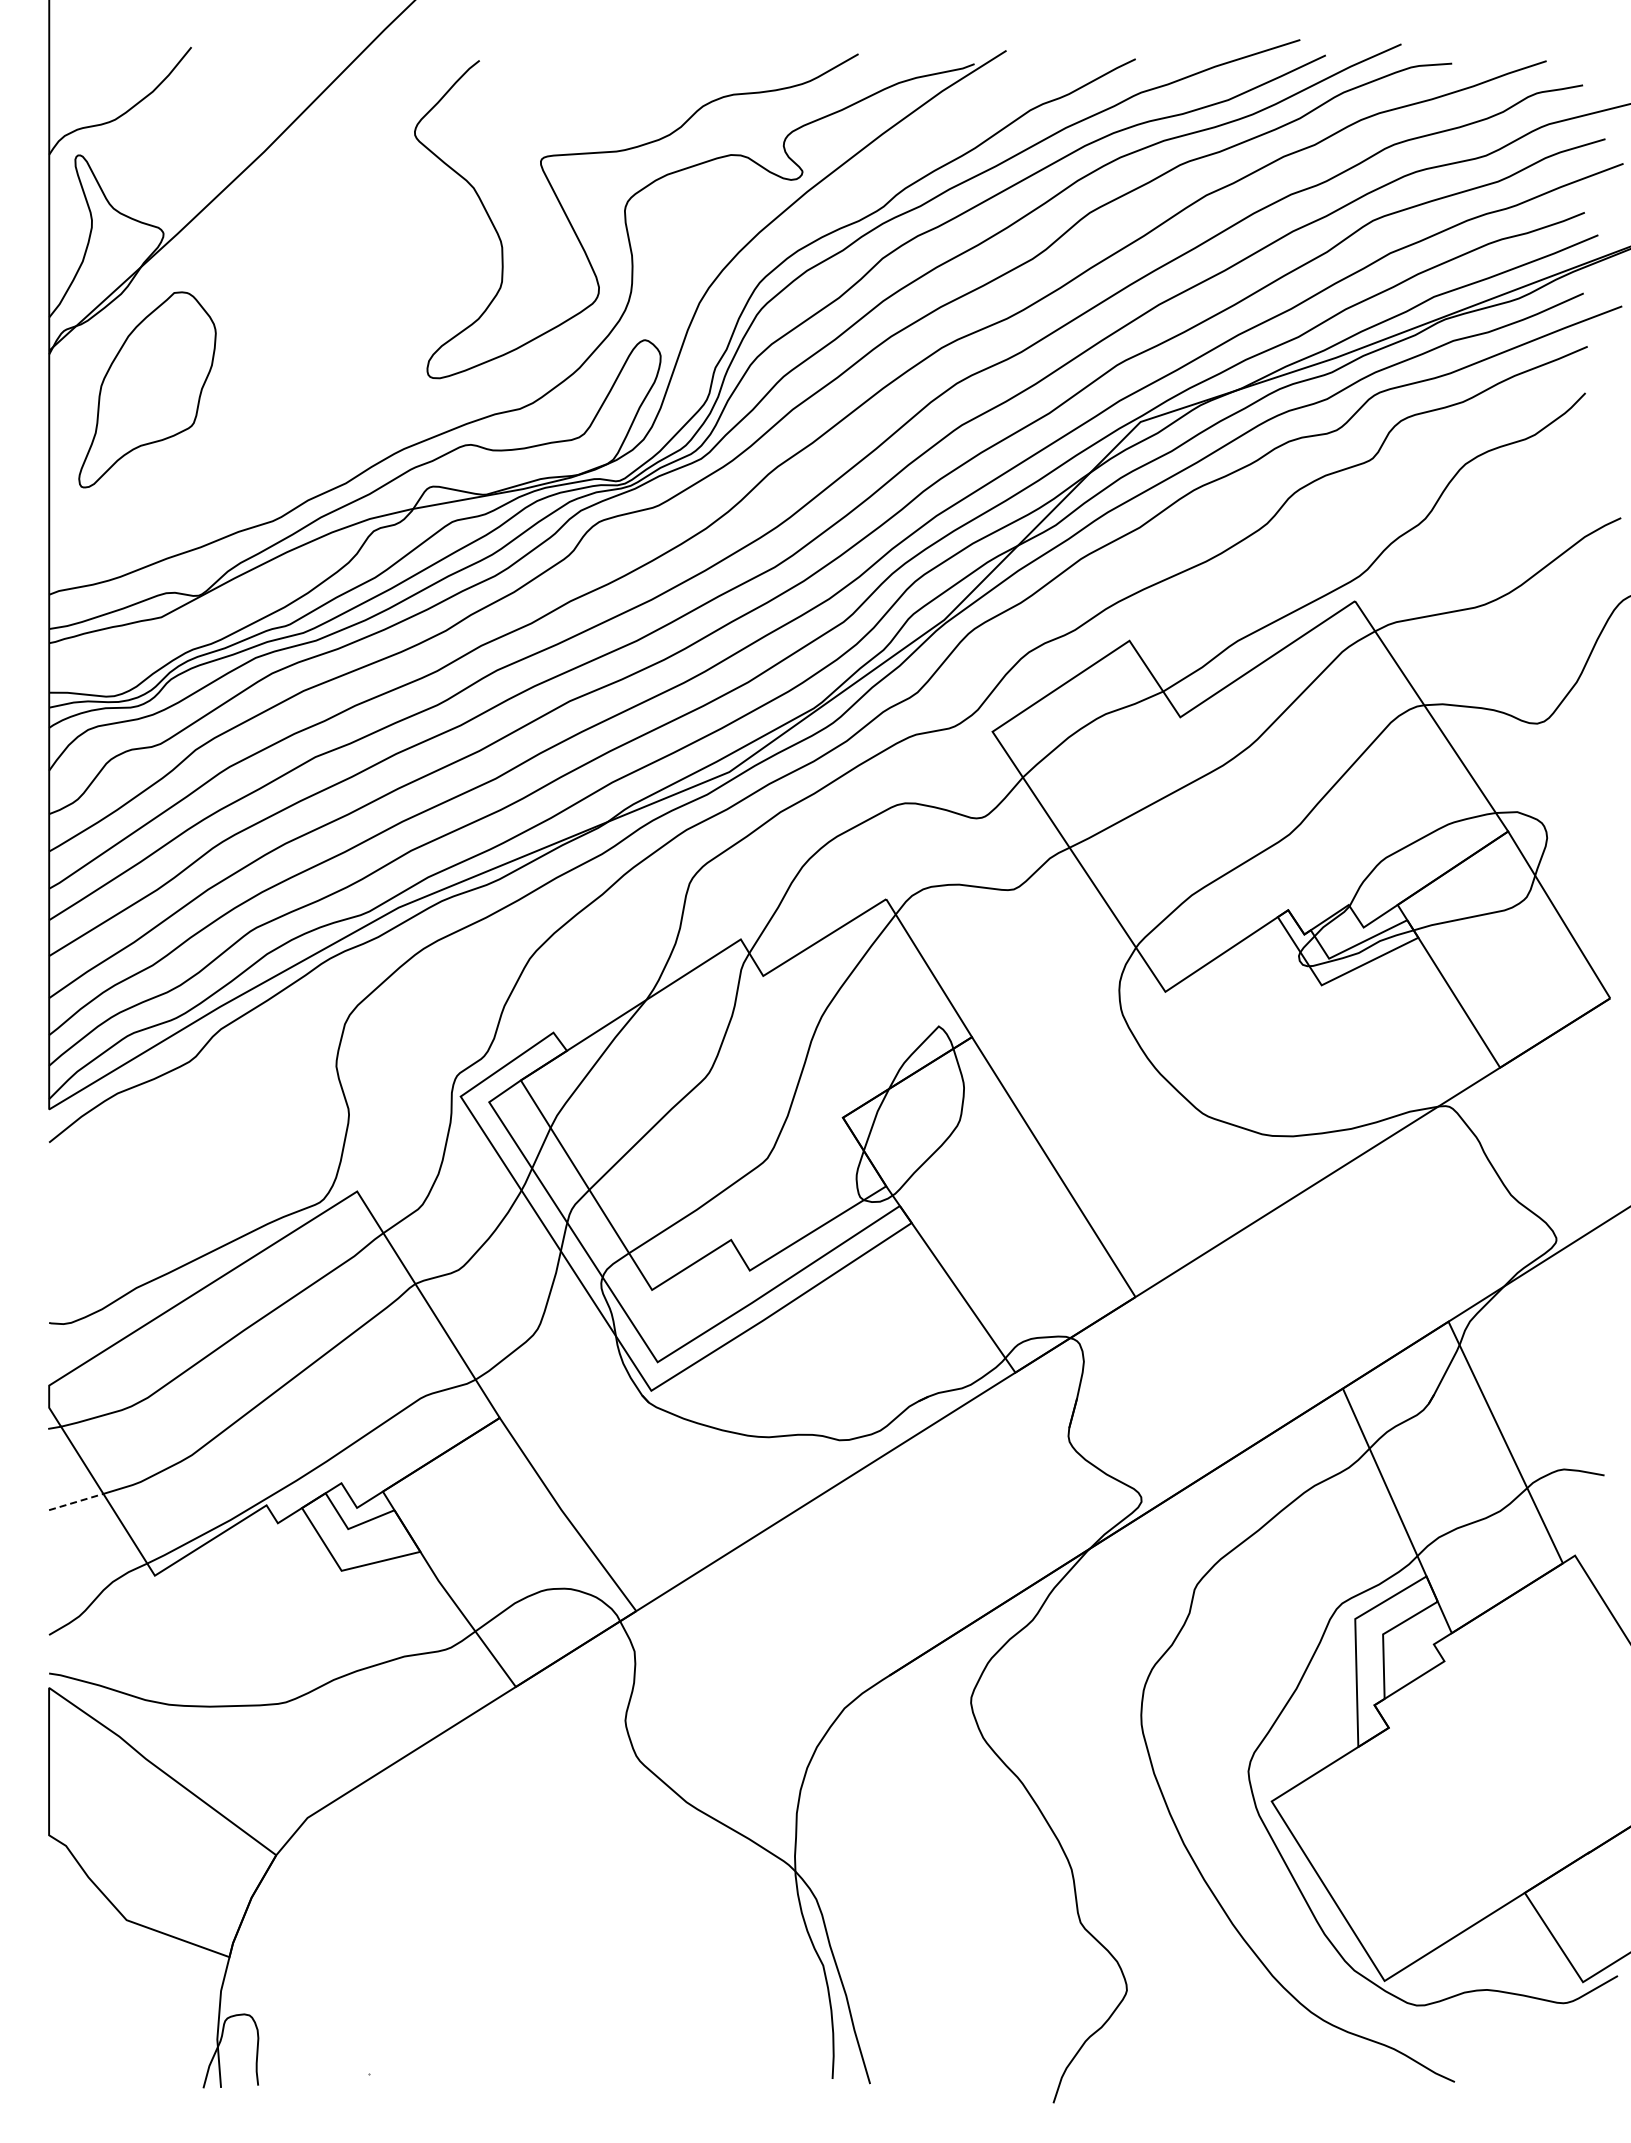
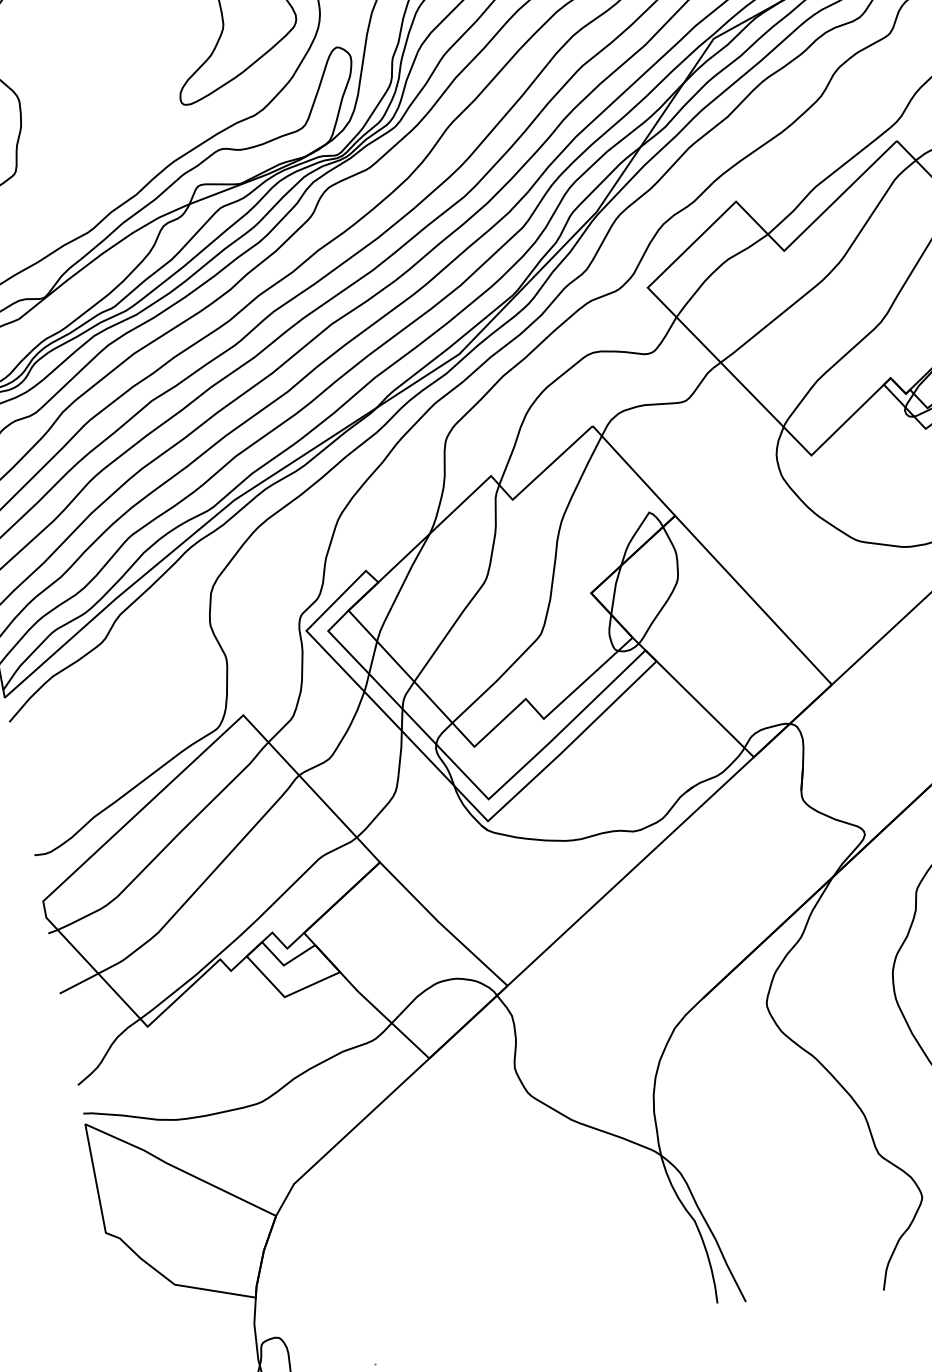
line: (76, 1501) -> (79, 982), dashed -> solid

